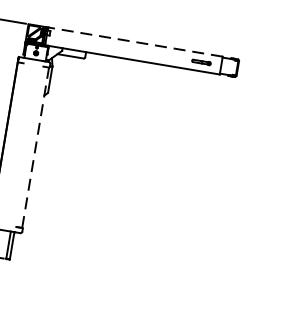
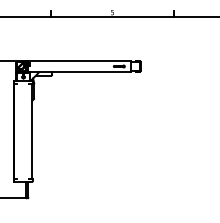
line: (135, 42) -> (79, 61), dashed -> solid
line: (35, 147) -> (32, 131), dashed -> solid

